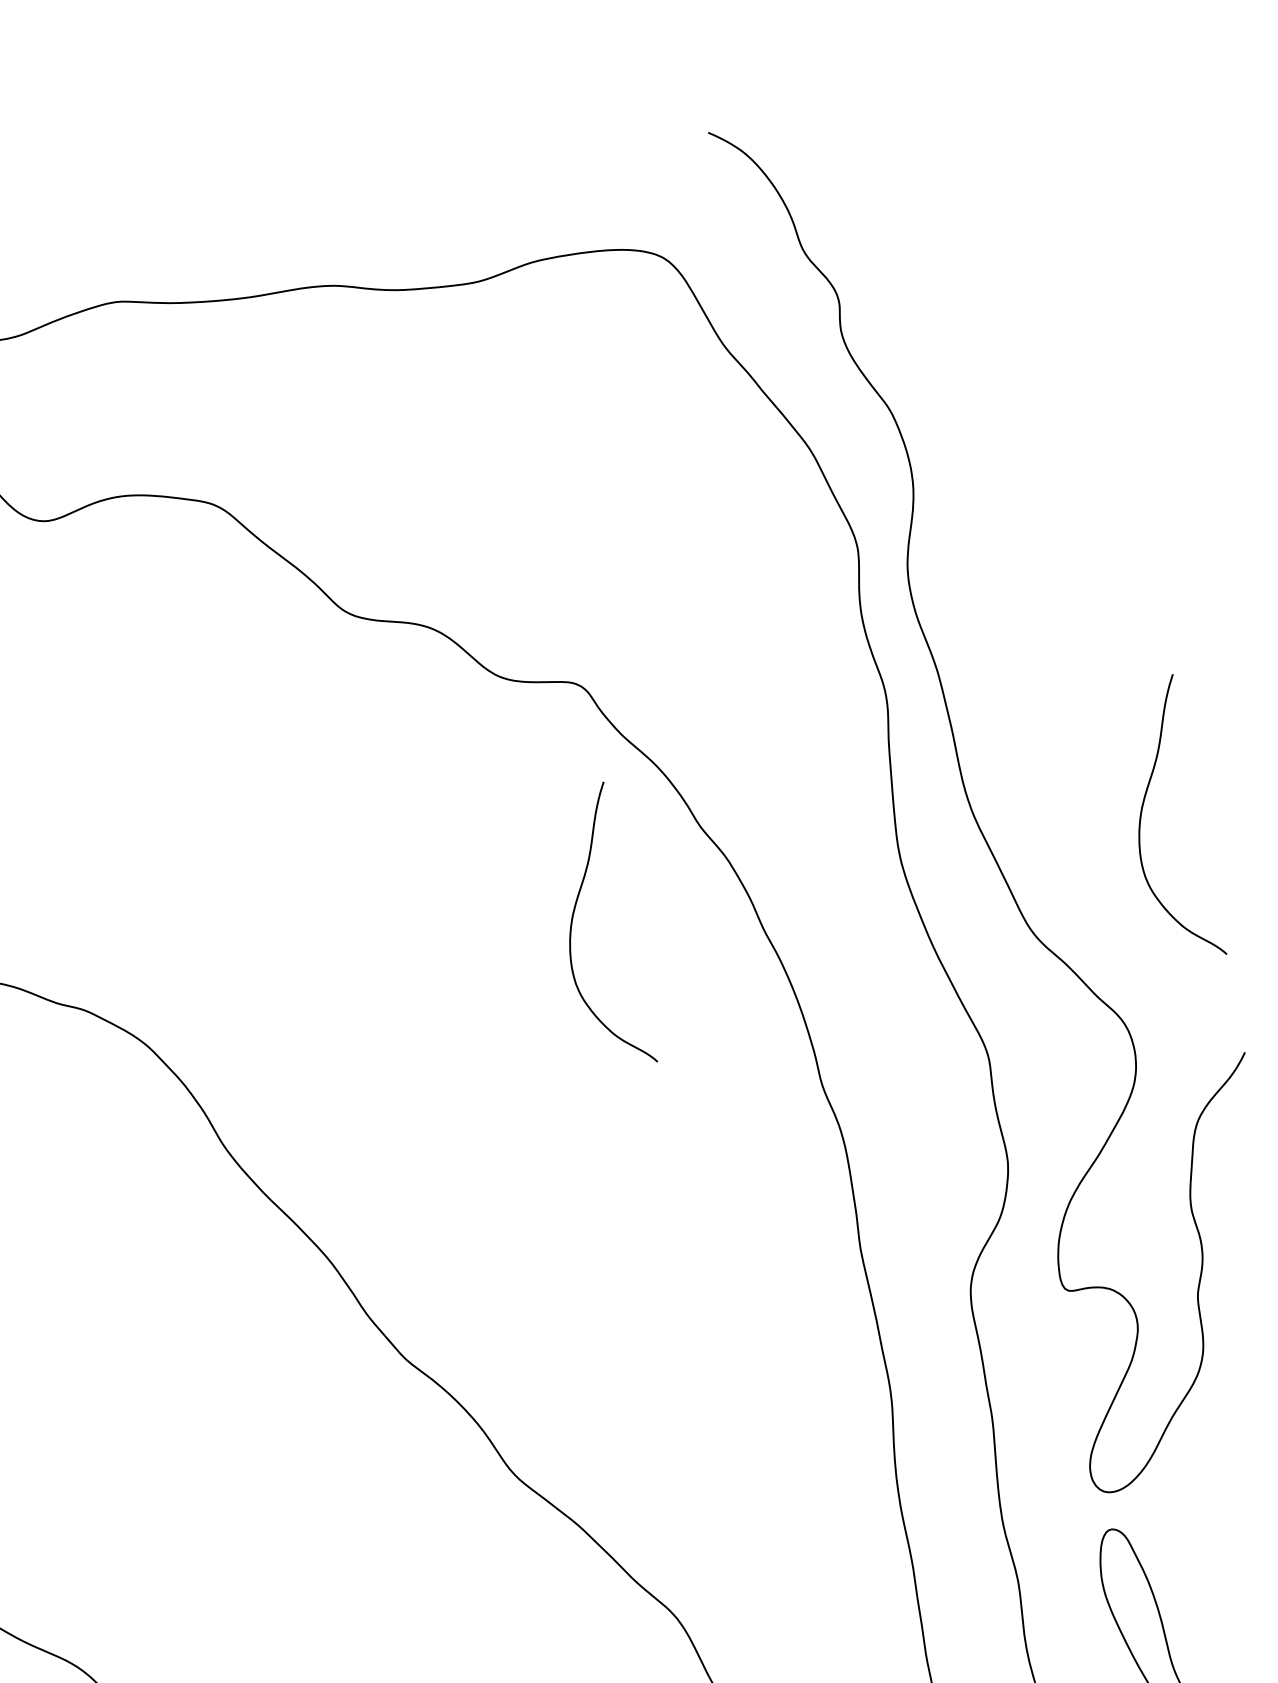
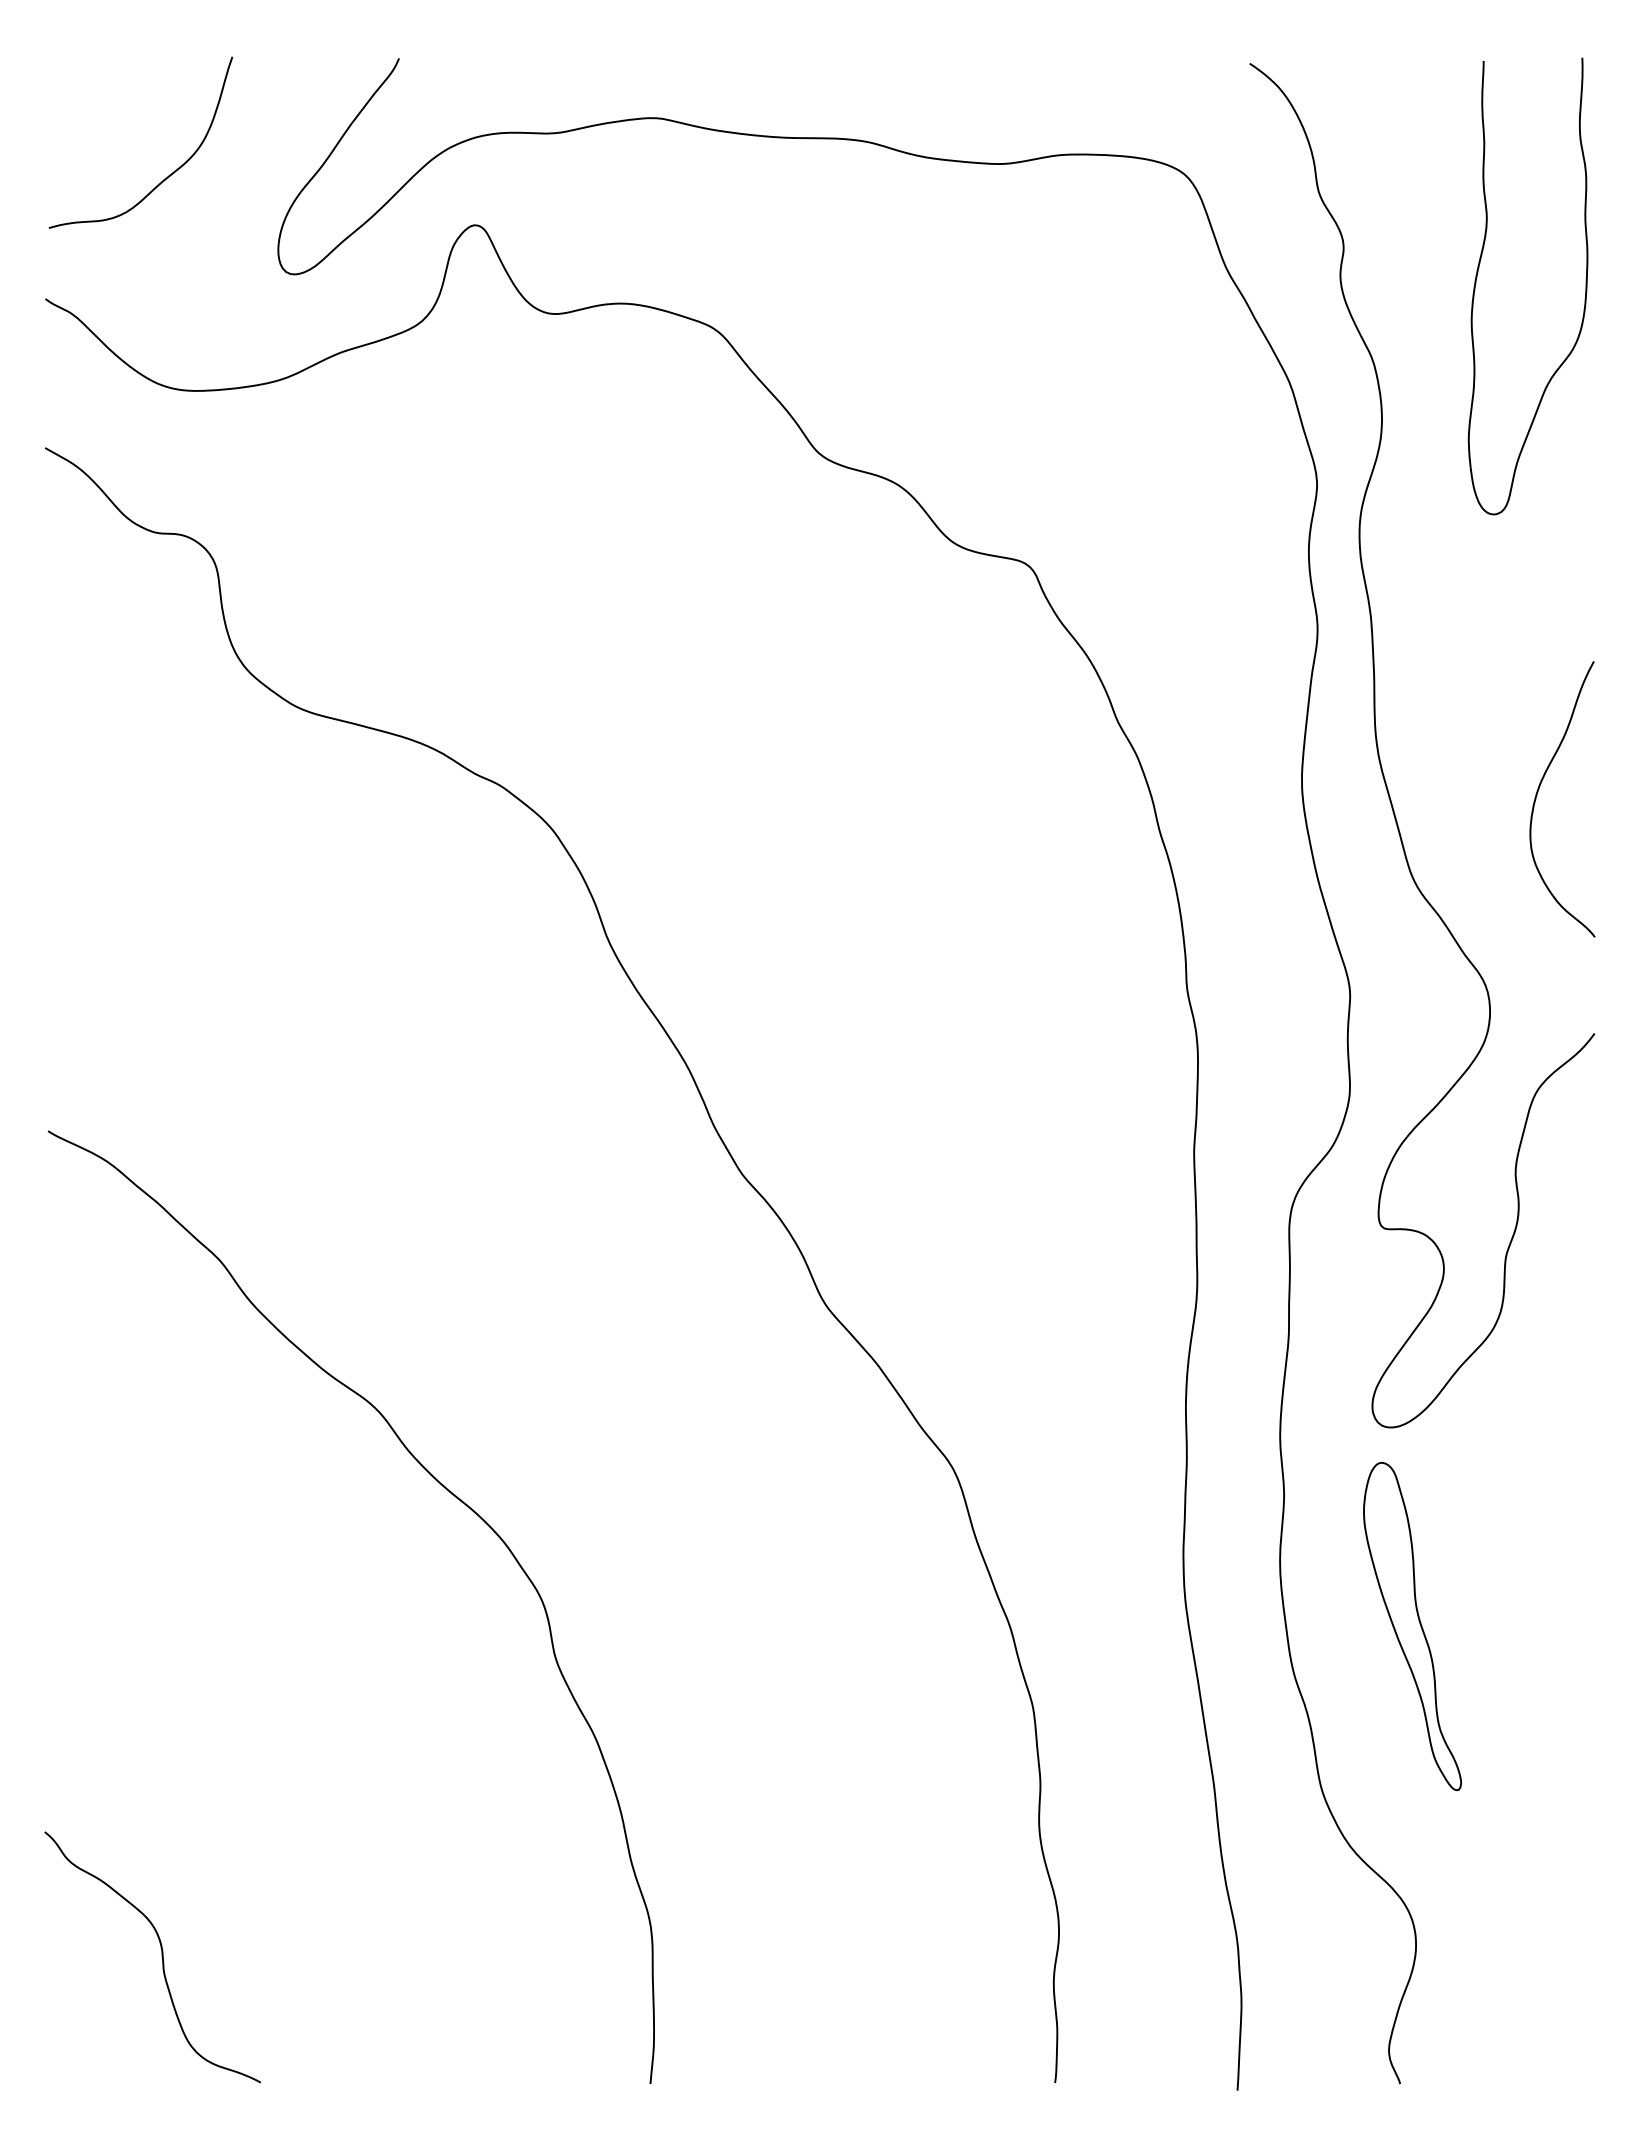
curve: (980, 306) -> (1477, 277), added
curve: (572, 925) -> (978, 792), removed

